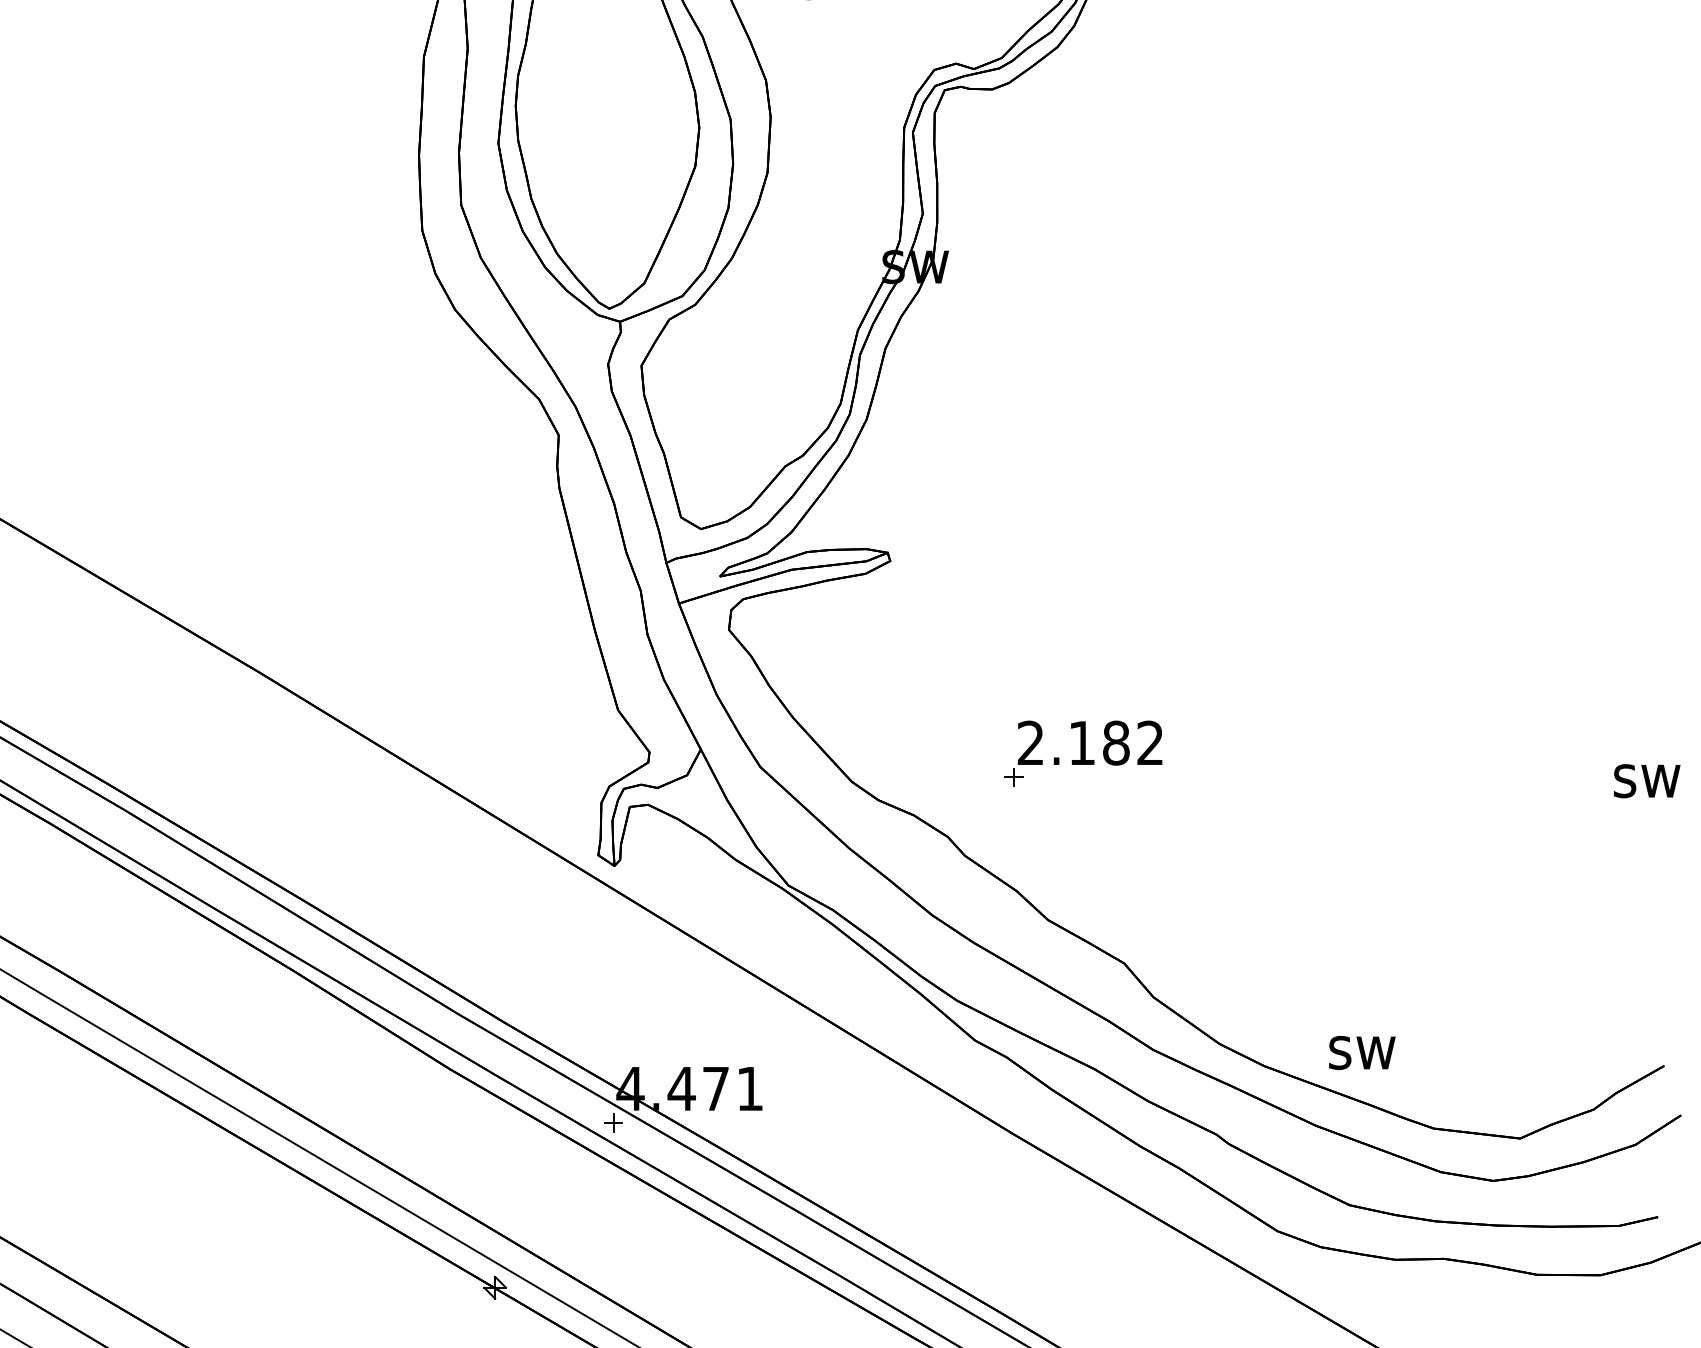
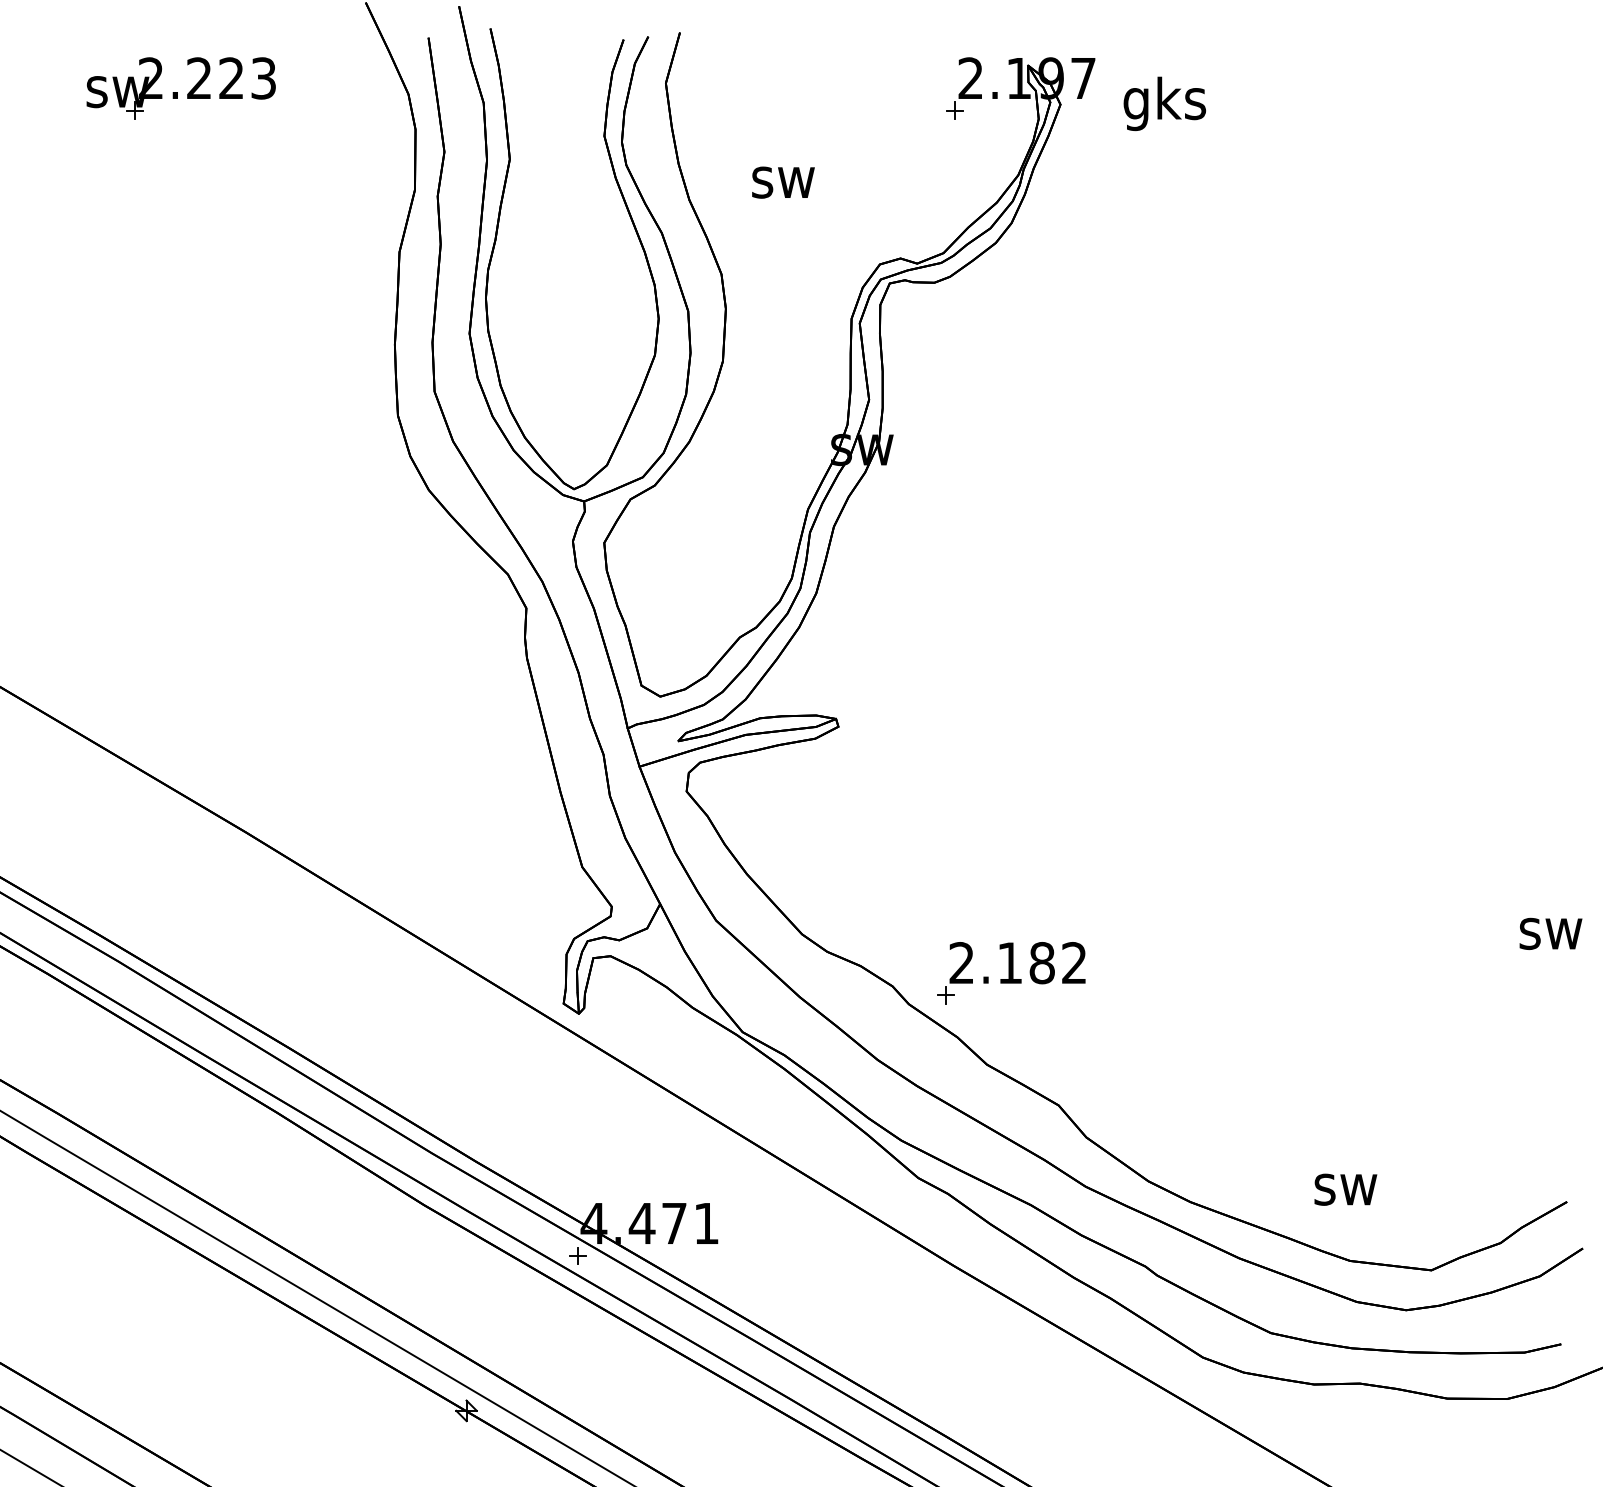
part: (1083, 754) -> (1011, 973), moved
text: (1361, 1052) -> (1345, 1189), moved

